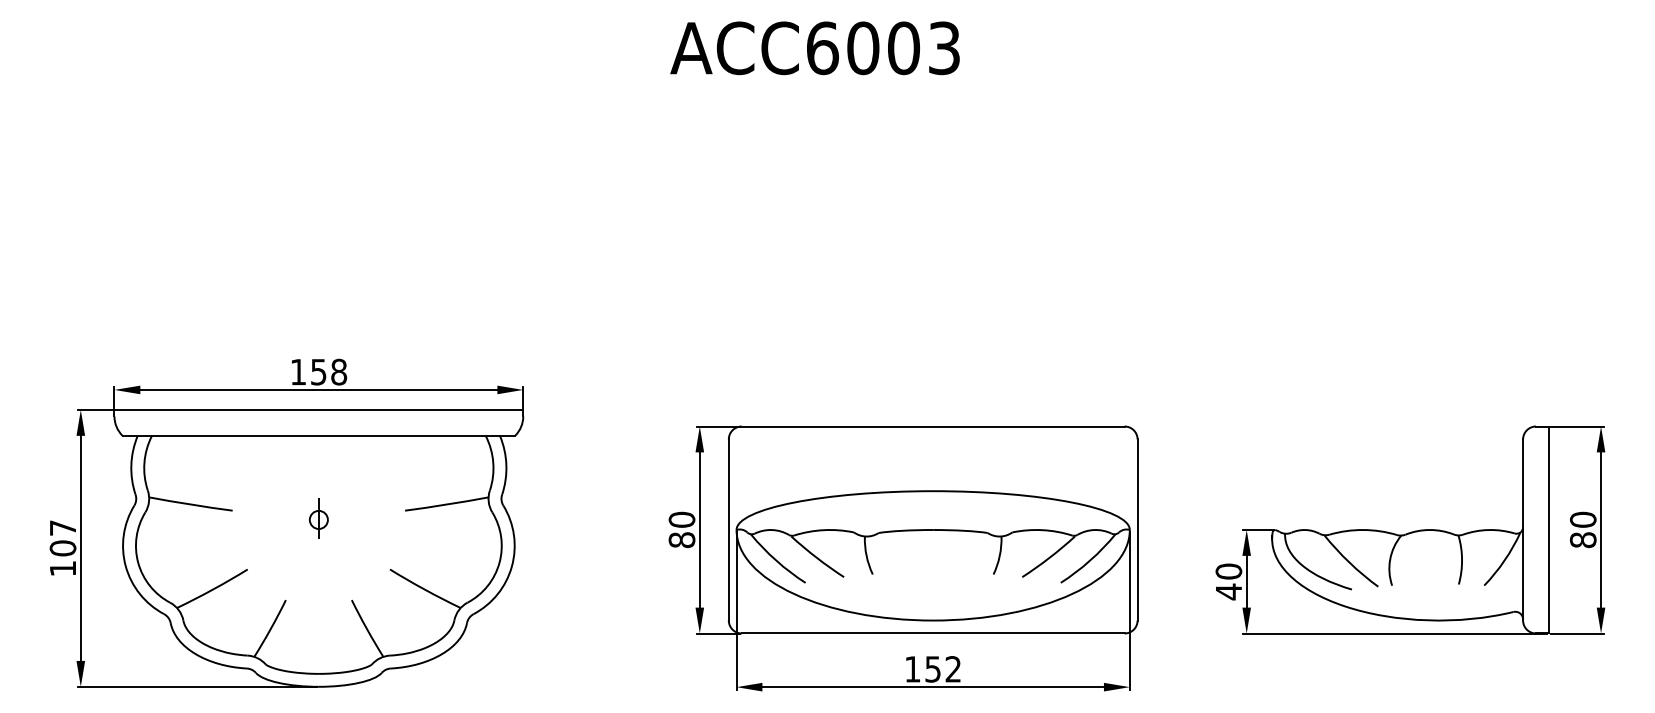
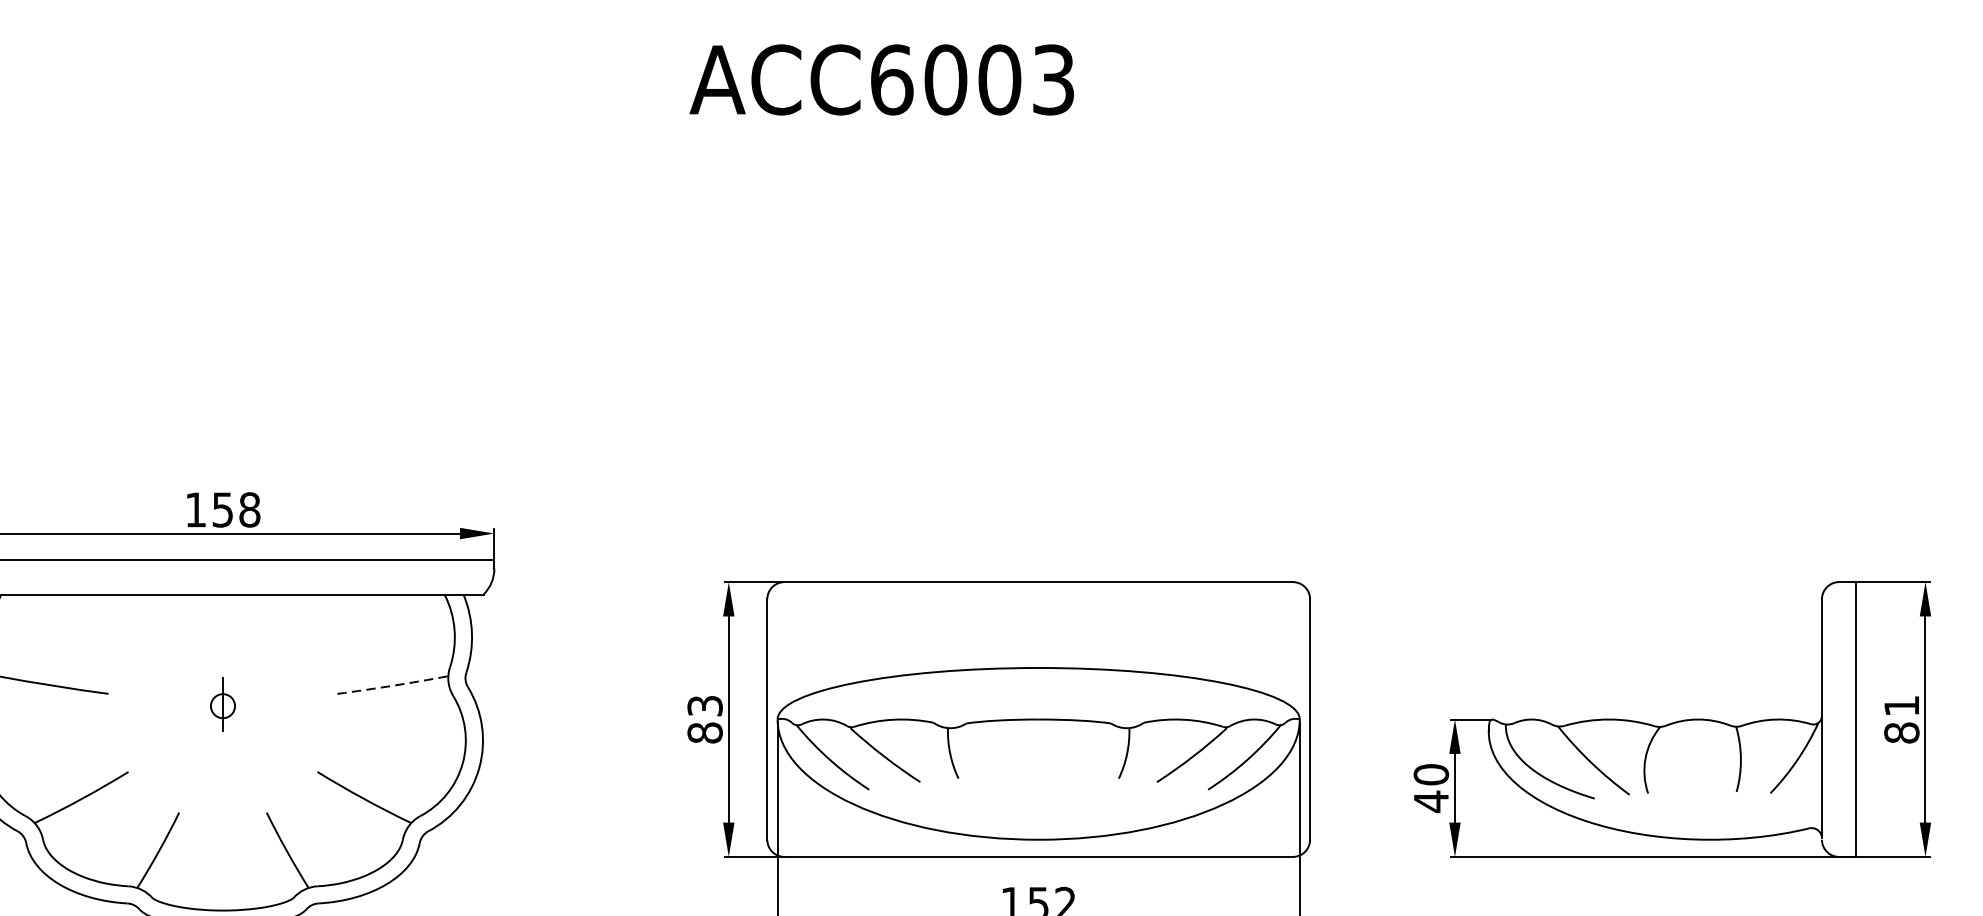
line: (446, 504) -> (392, 685), solid -> dashed
text: (681, 519) -> (704, 705), 80 -> 83
text: (1583, 519) -> (1902, 705), 80 -> 81

